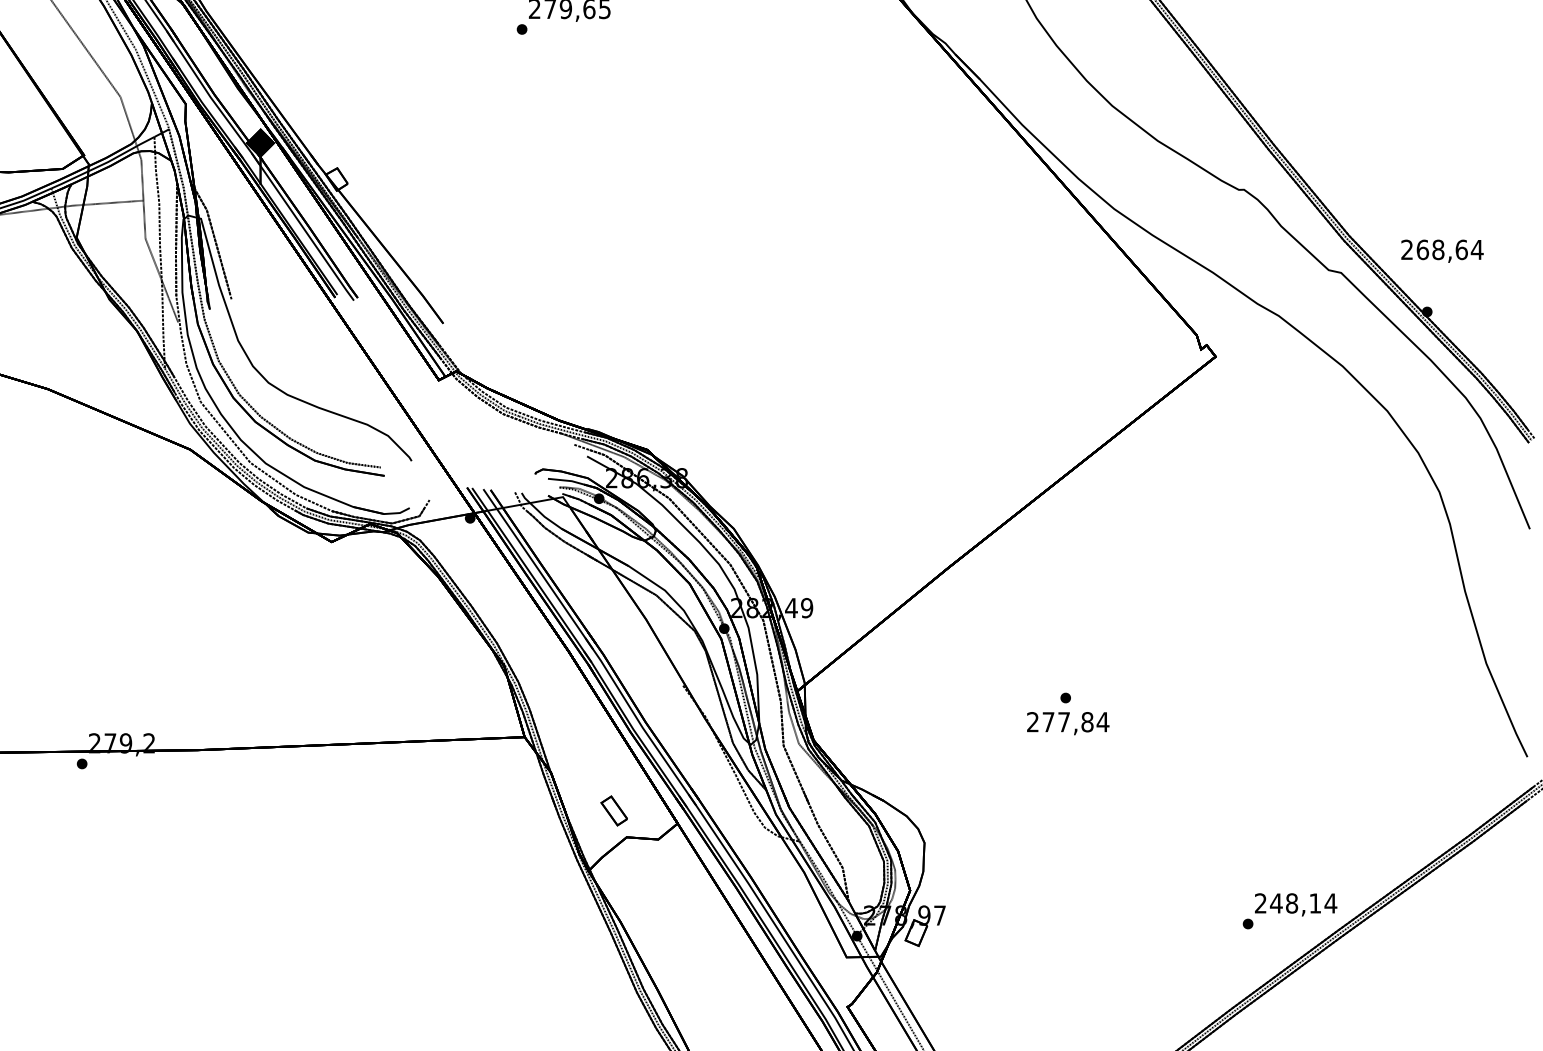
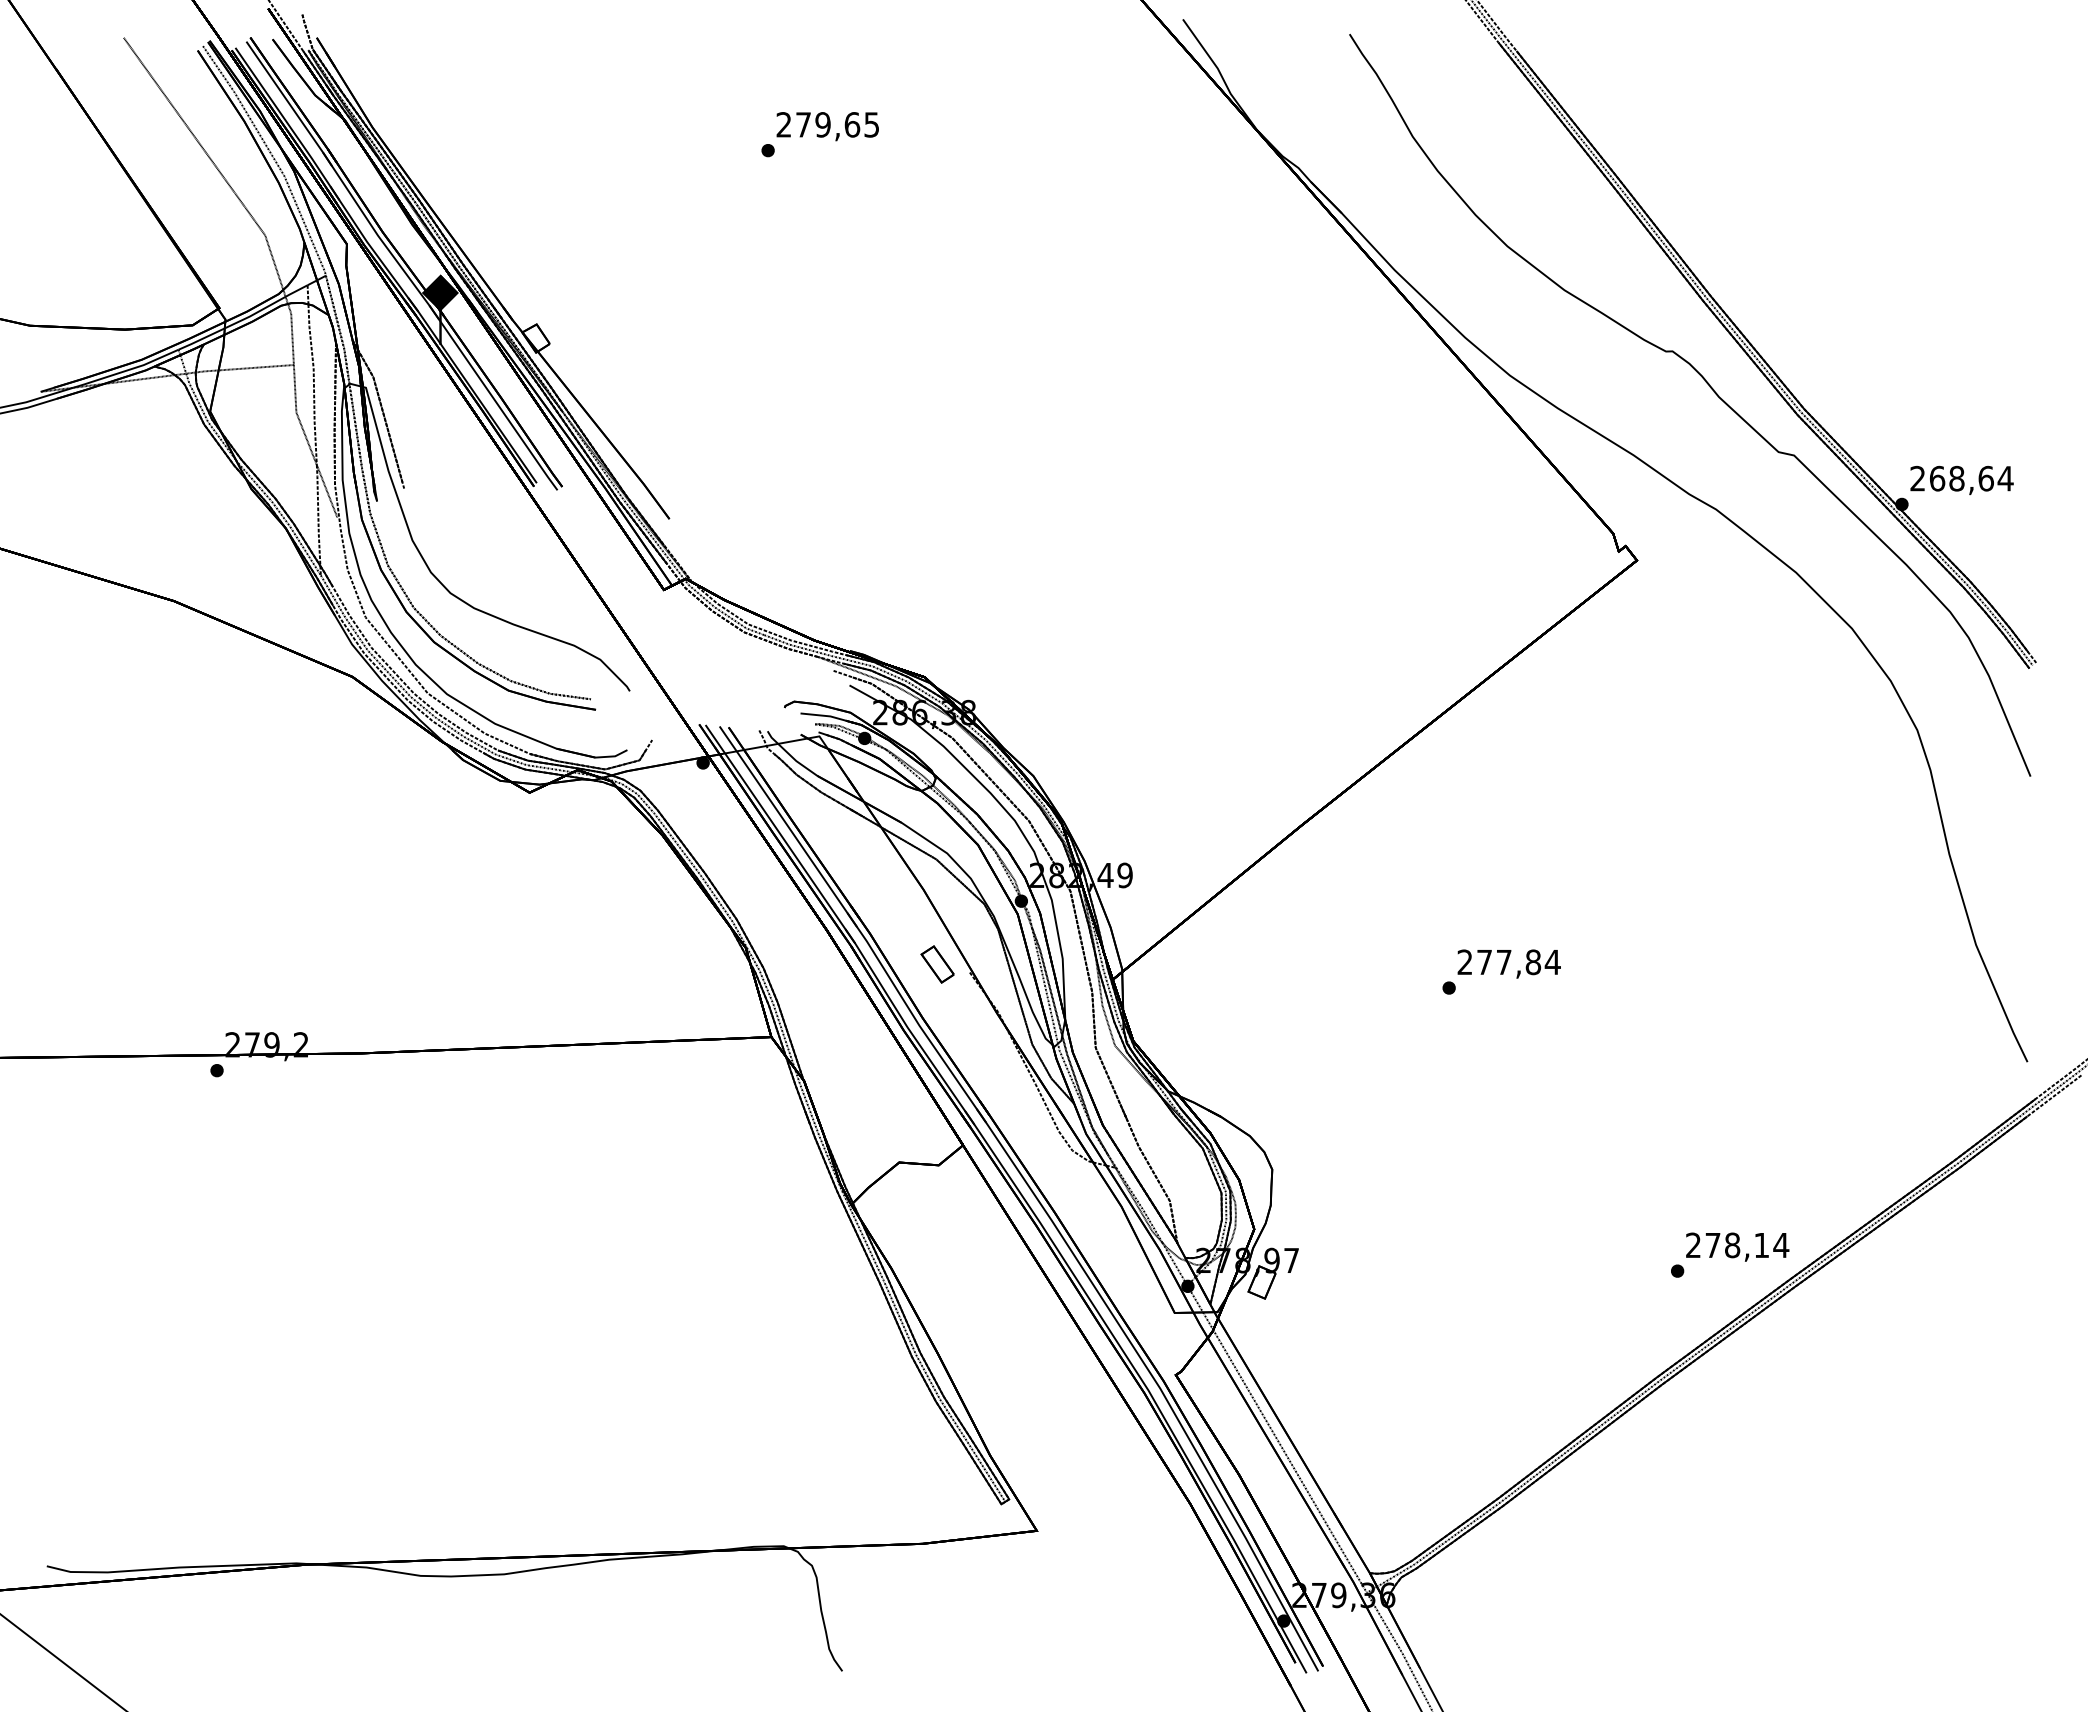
text: (1442, 251) -> (1961, 480), moved
text: (1067, 723) -> (1508, 963), moved
part: (614, 810) -> (937, 964), moved
text: (1275, 903) -> (1712, 1245), 248,14 -> 278,14

